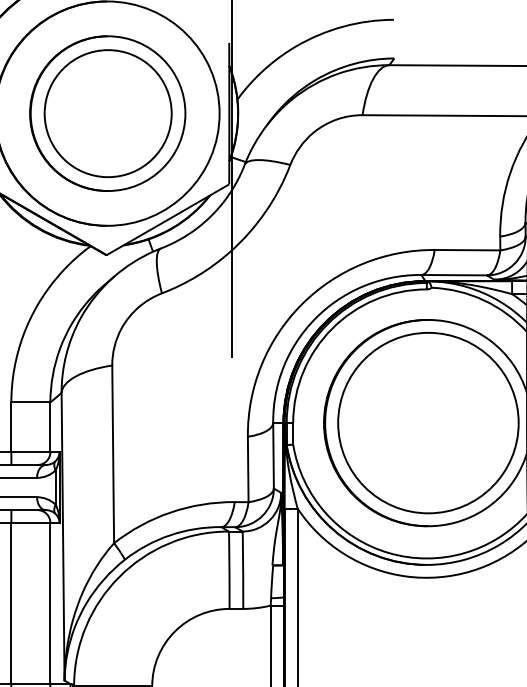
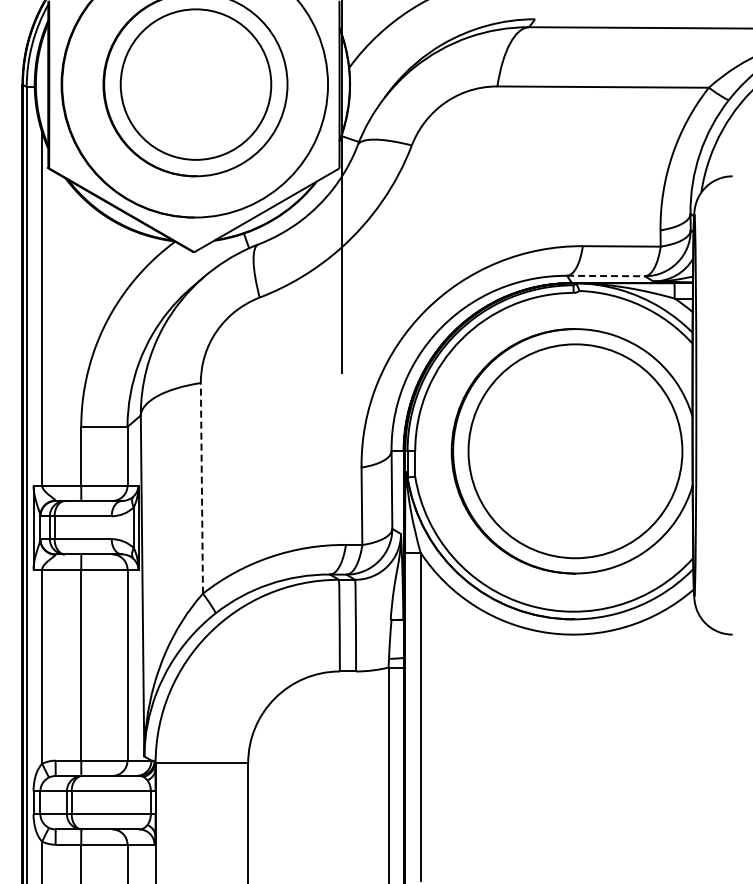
line: (453, 275) -> (605, 276), solid -> dashed
line: (112, 453) -> (201, 487), solid -> dashed

